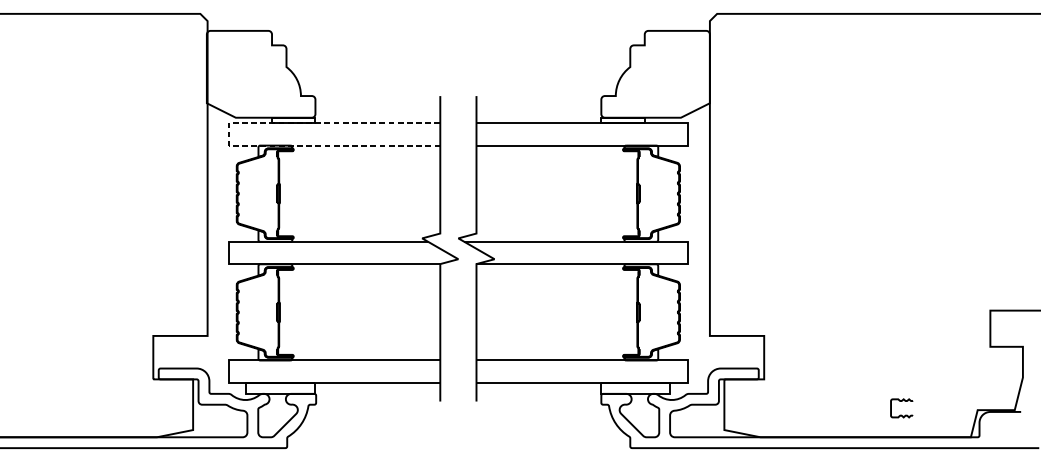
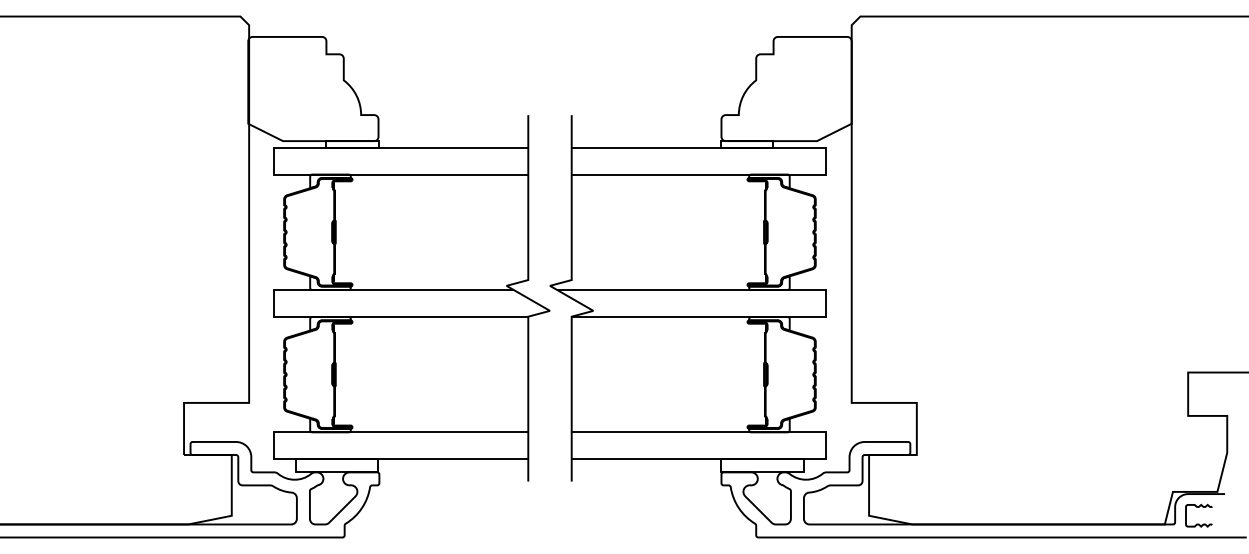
line: (228, 134) -> (274, 161), dashed -> solid
curve: (901, 401) -> (1198, 507), moved

